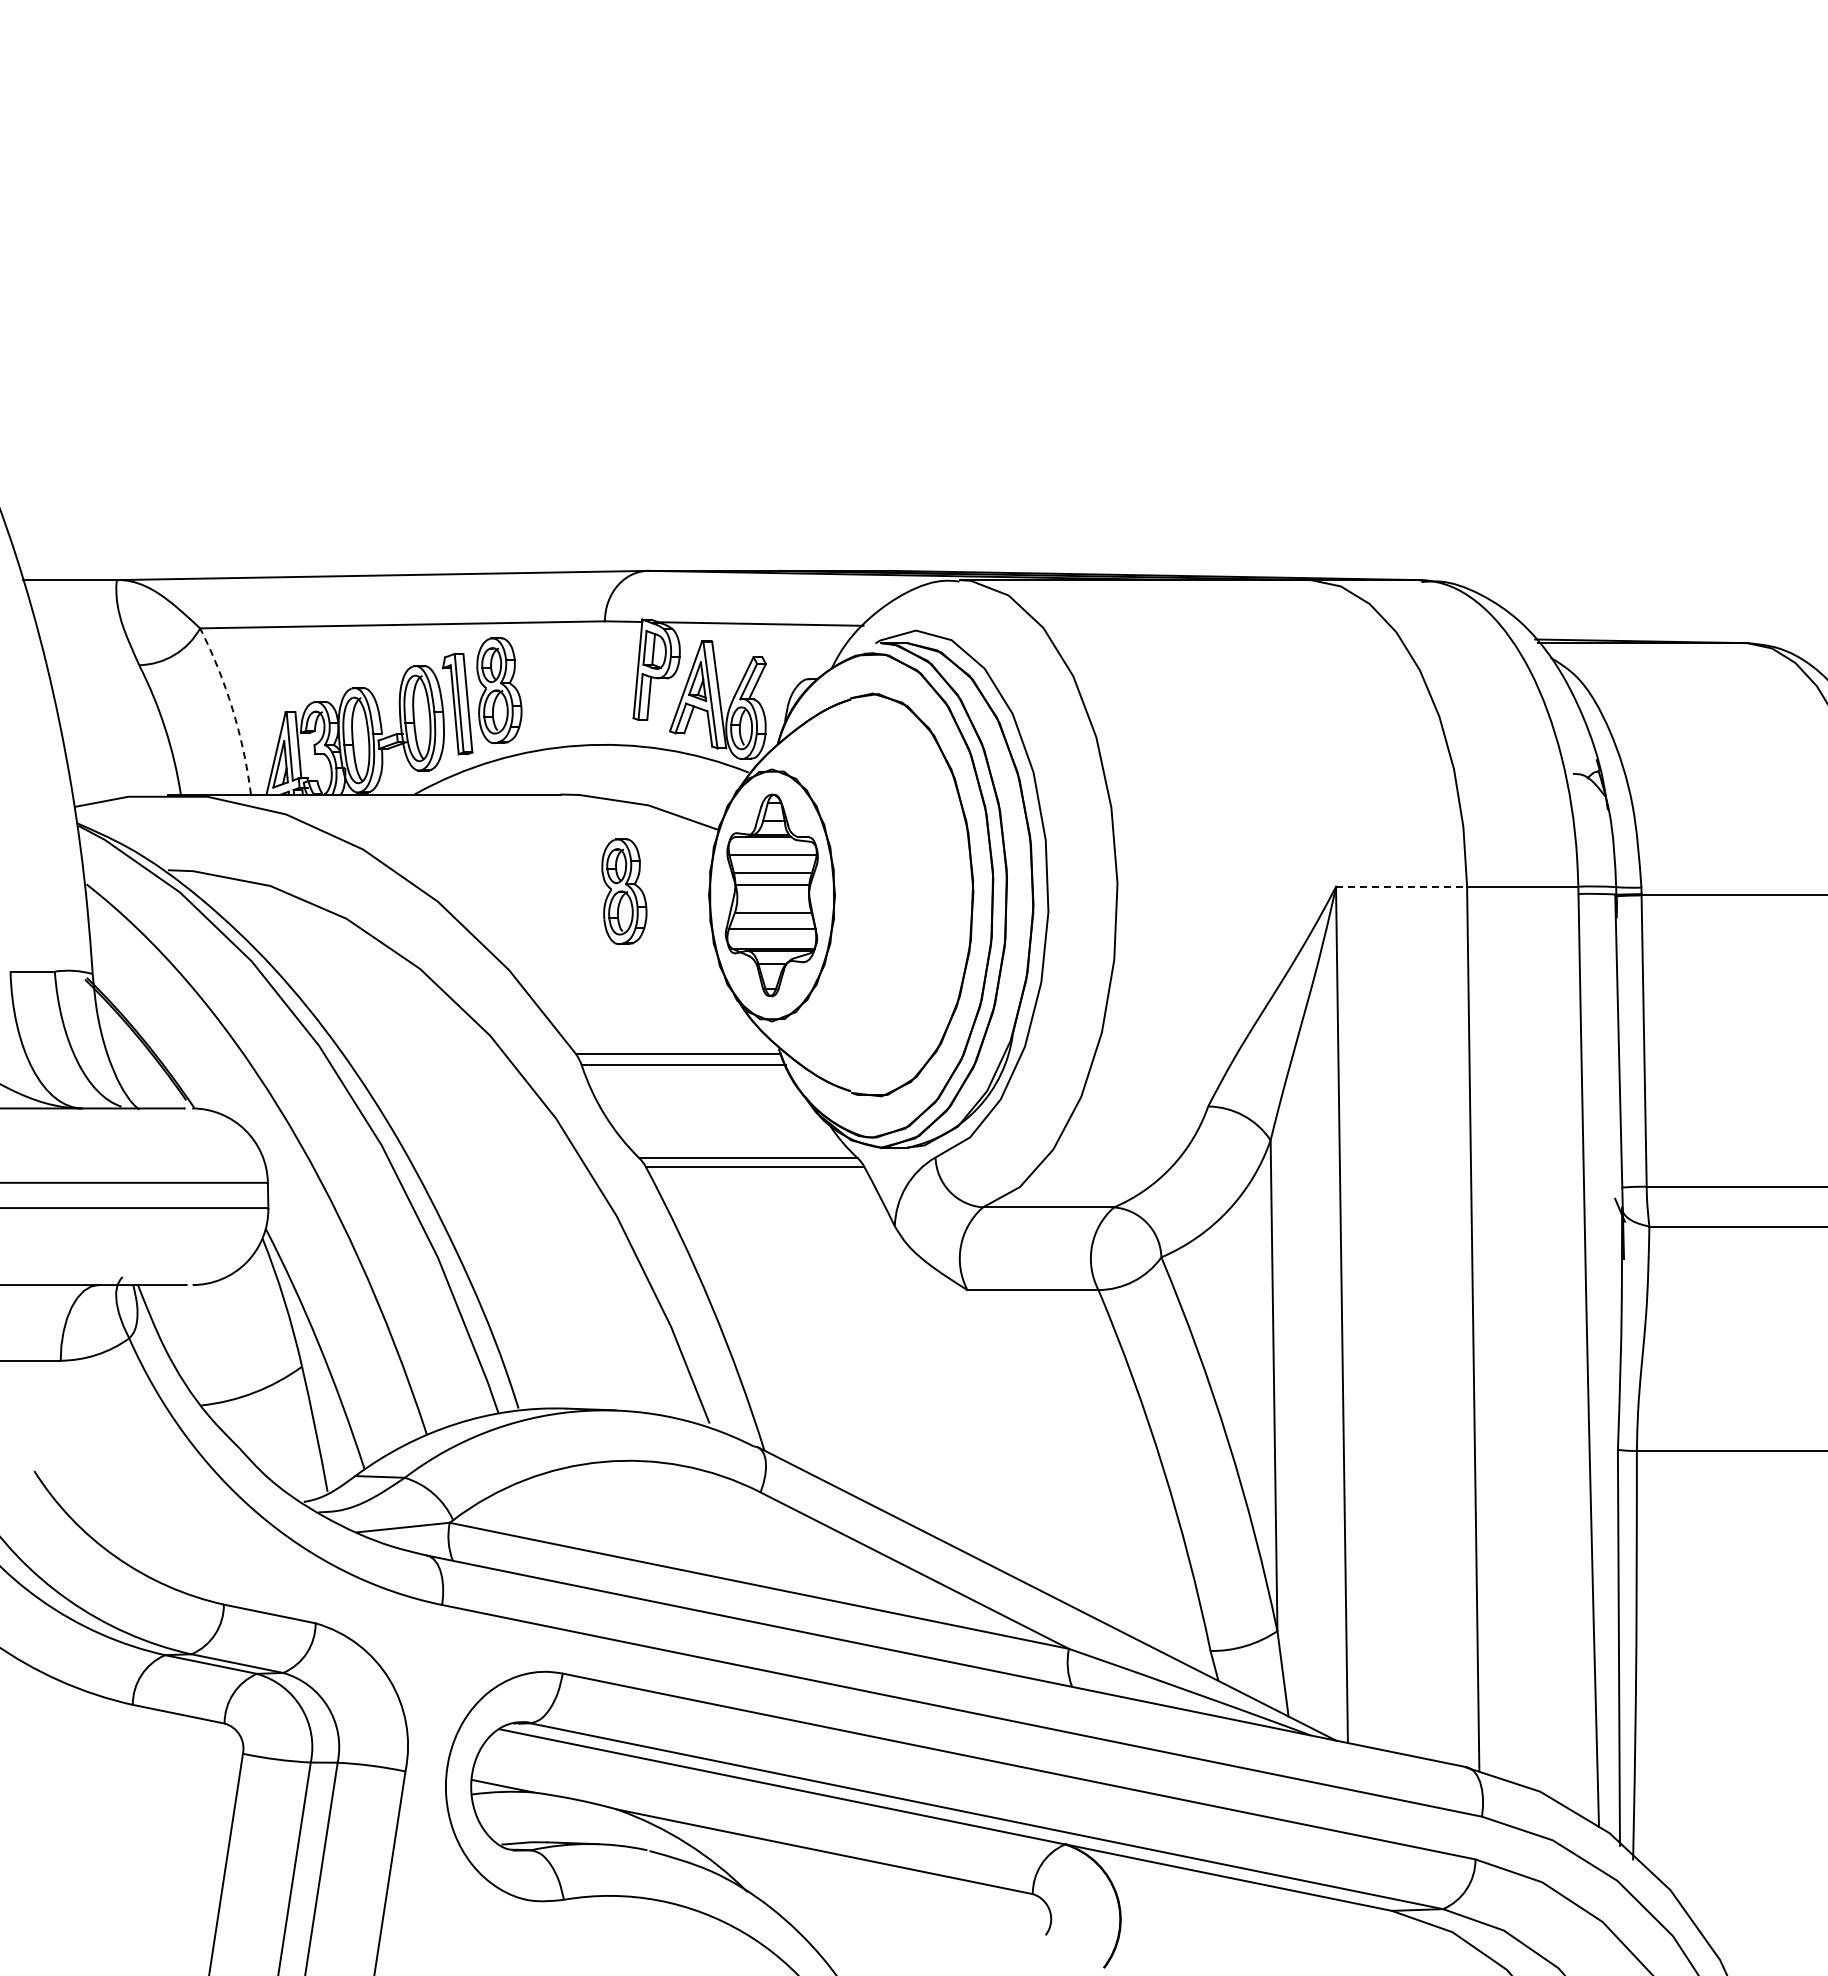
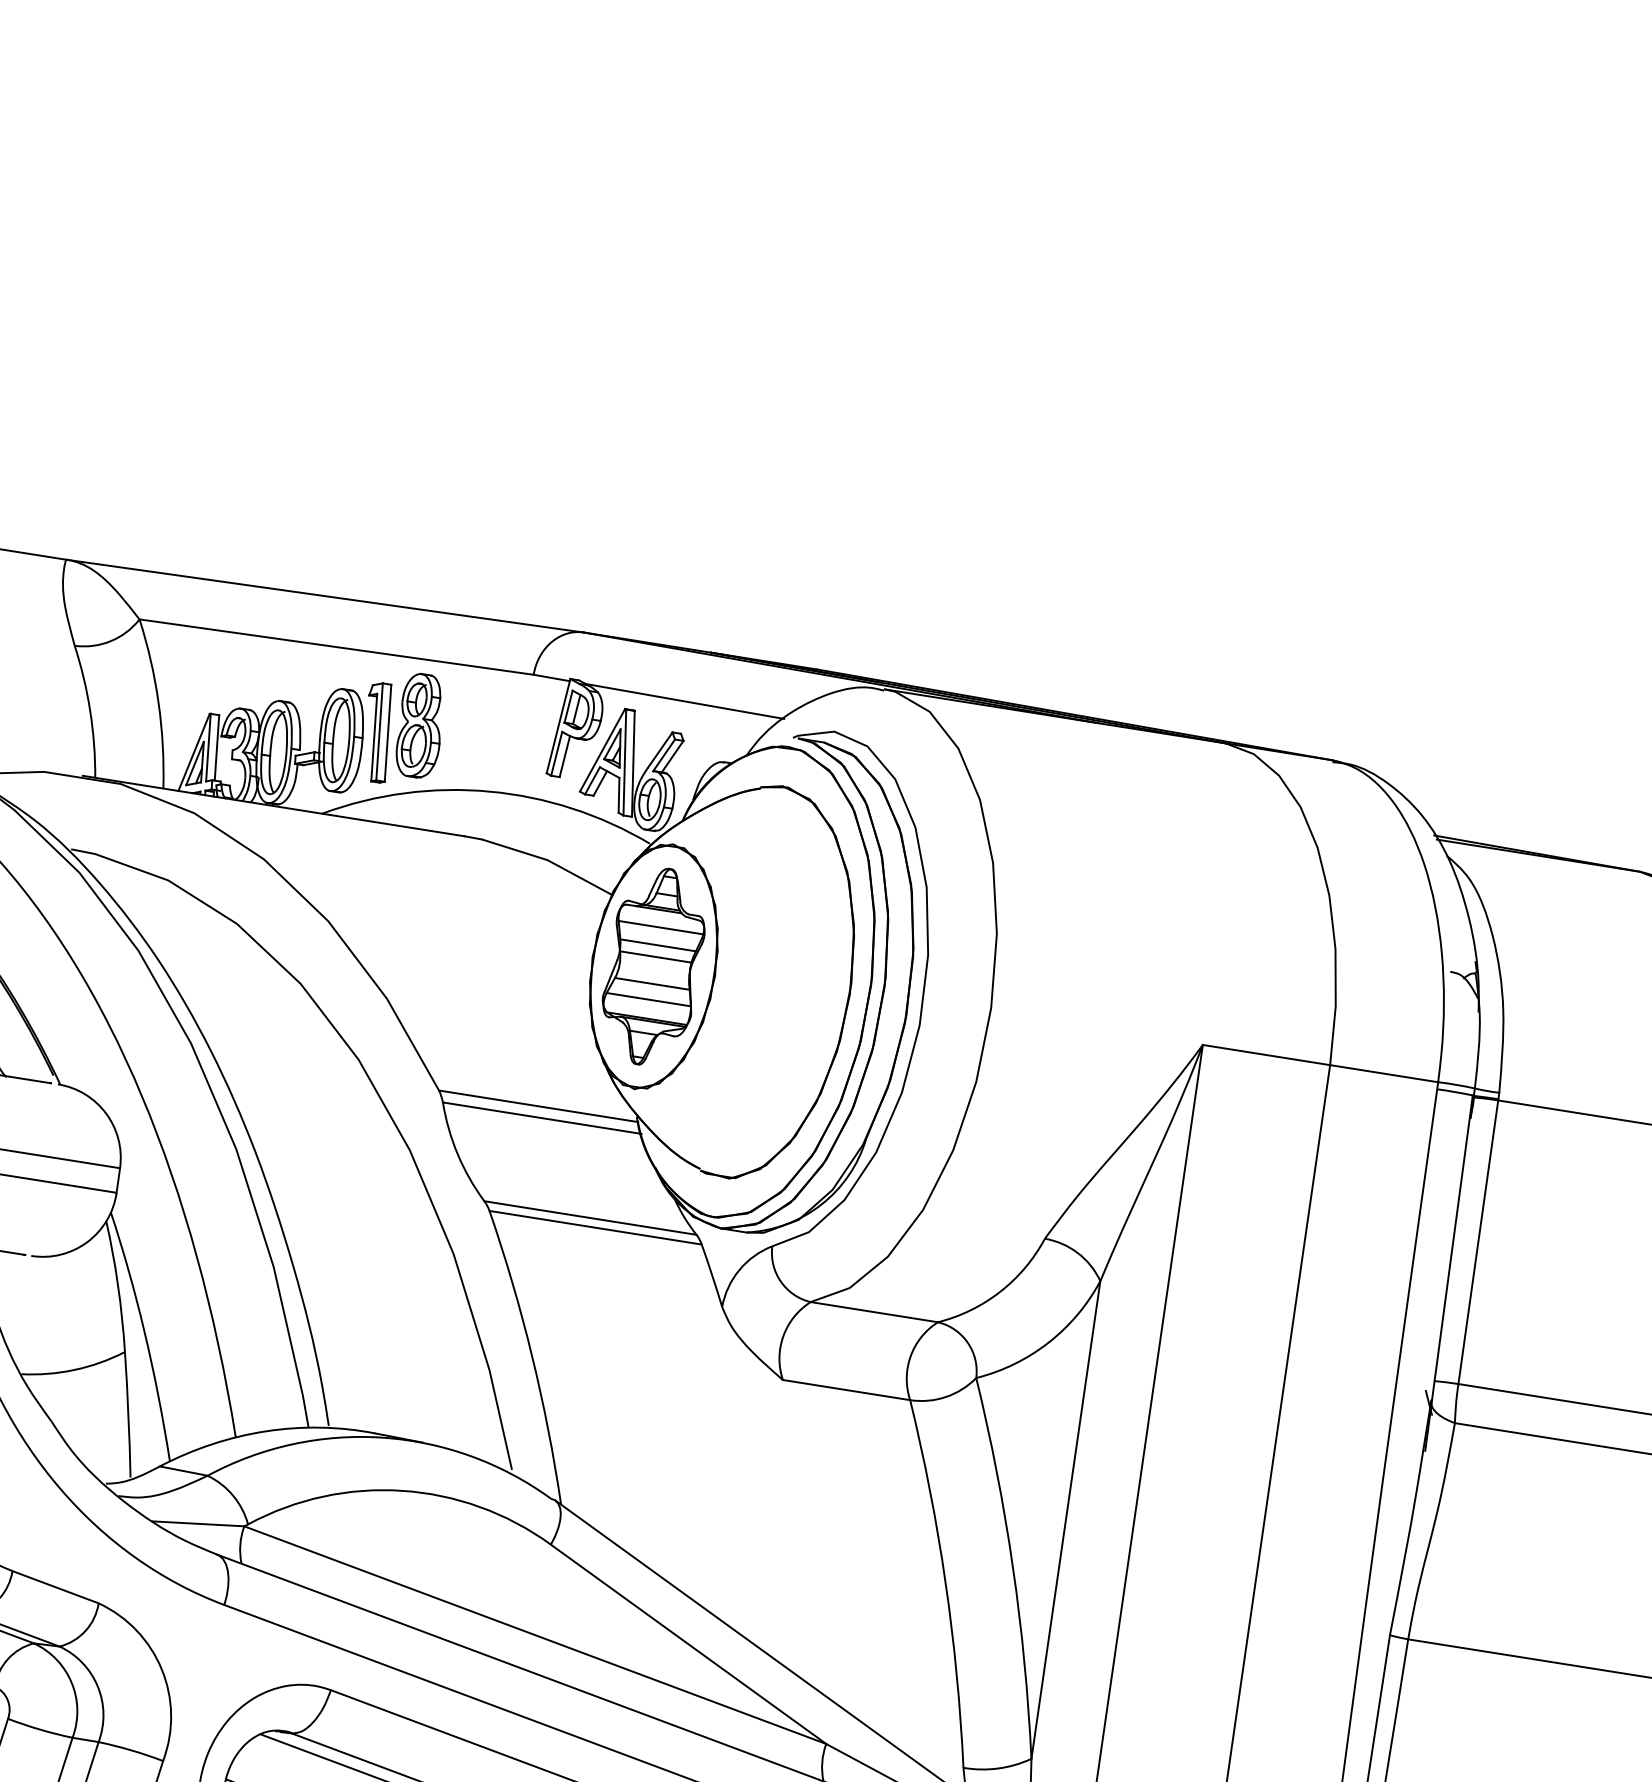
arc: (232, 709) -> (158, 703), dashed -> solid
line: (1401, 886) -> (1266, 1054), dashed -> solid
part: (624, 891) -> (511, 940), removed

